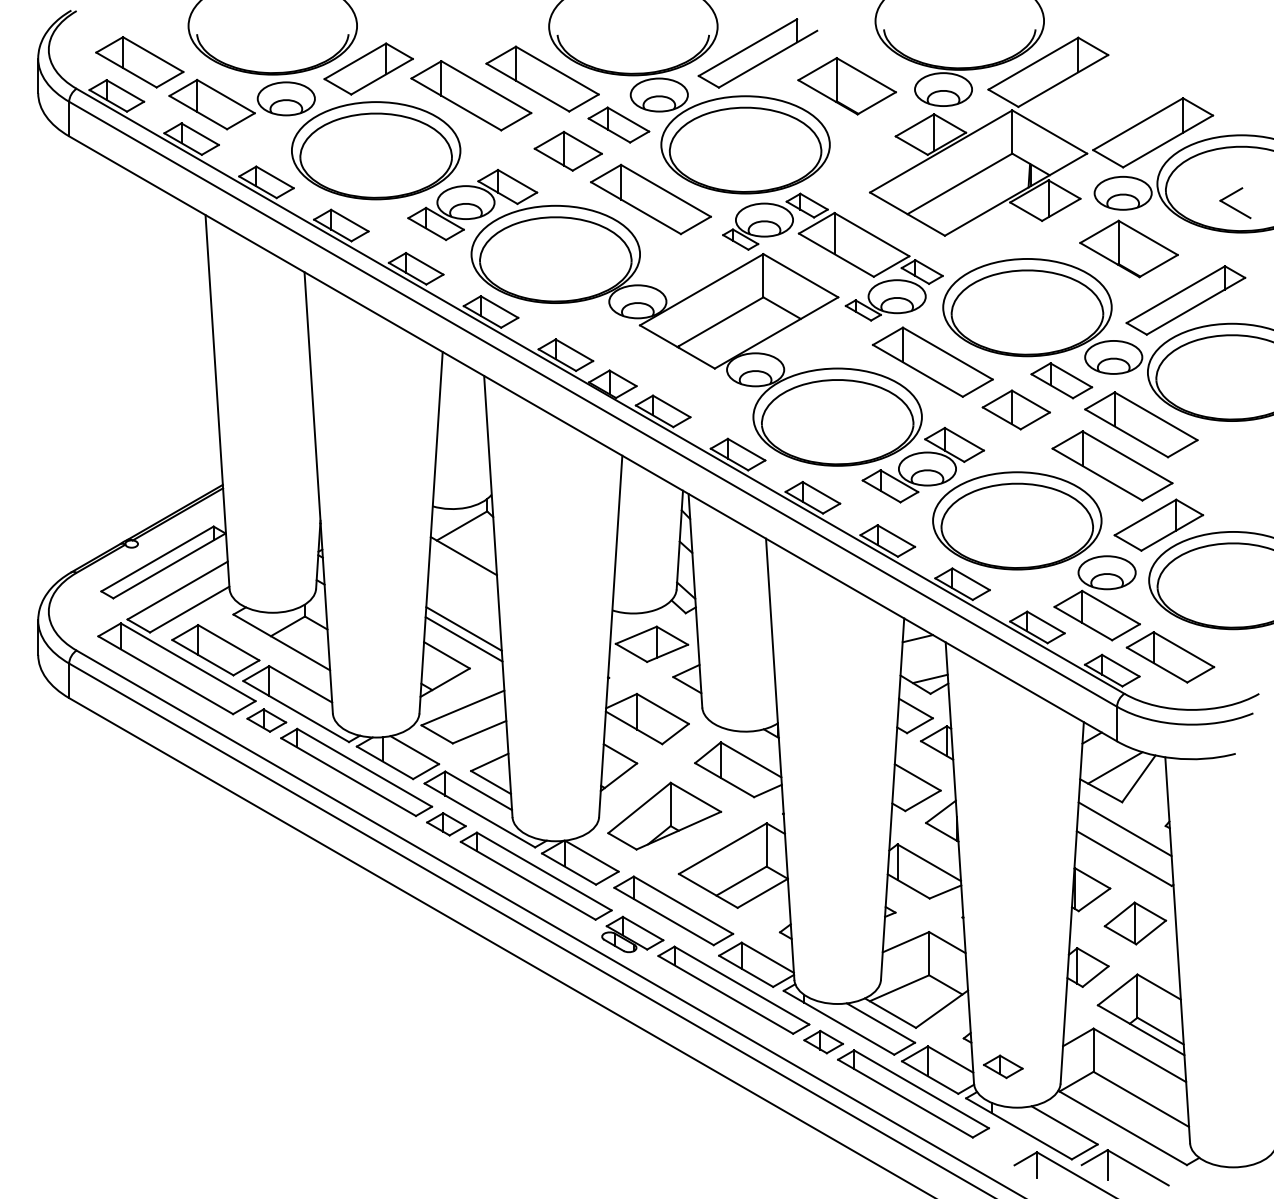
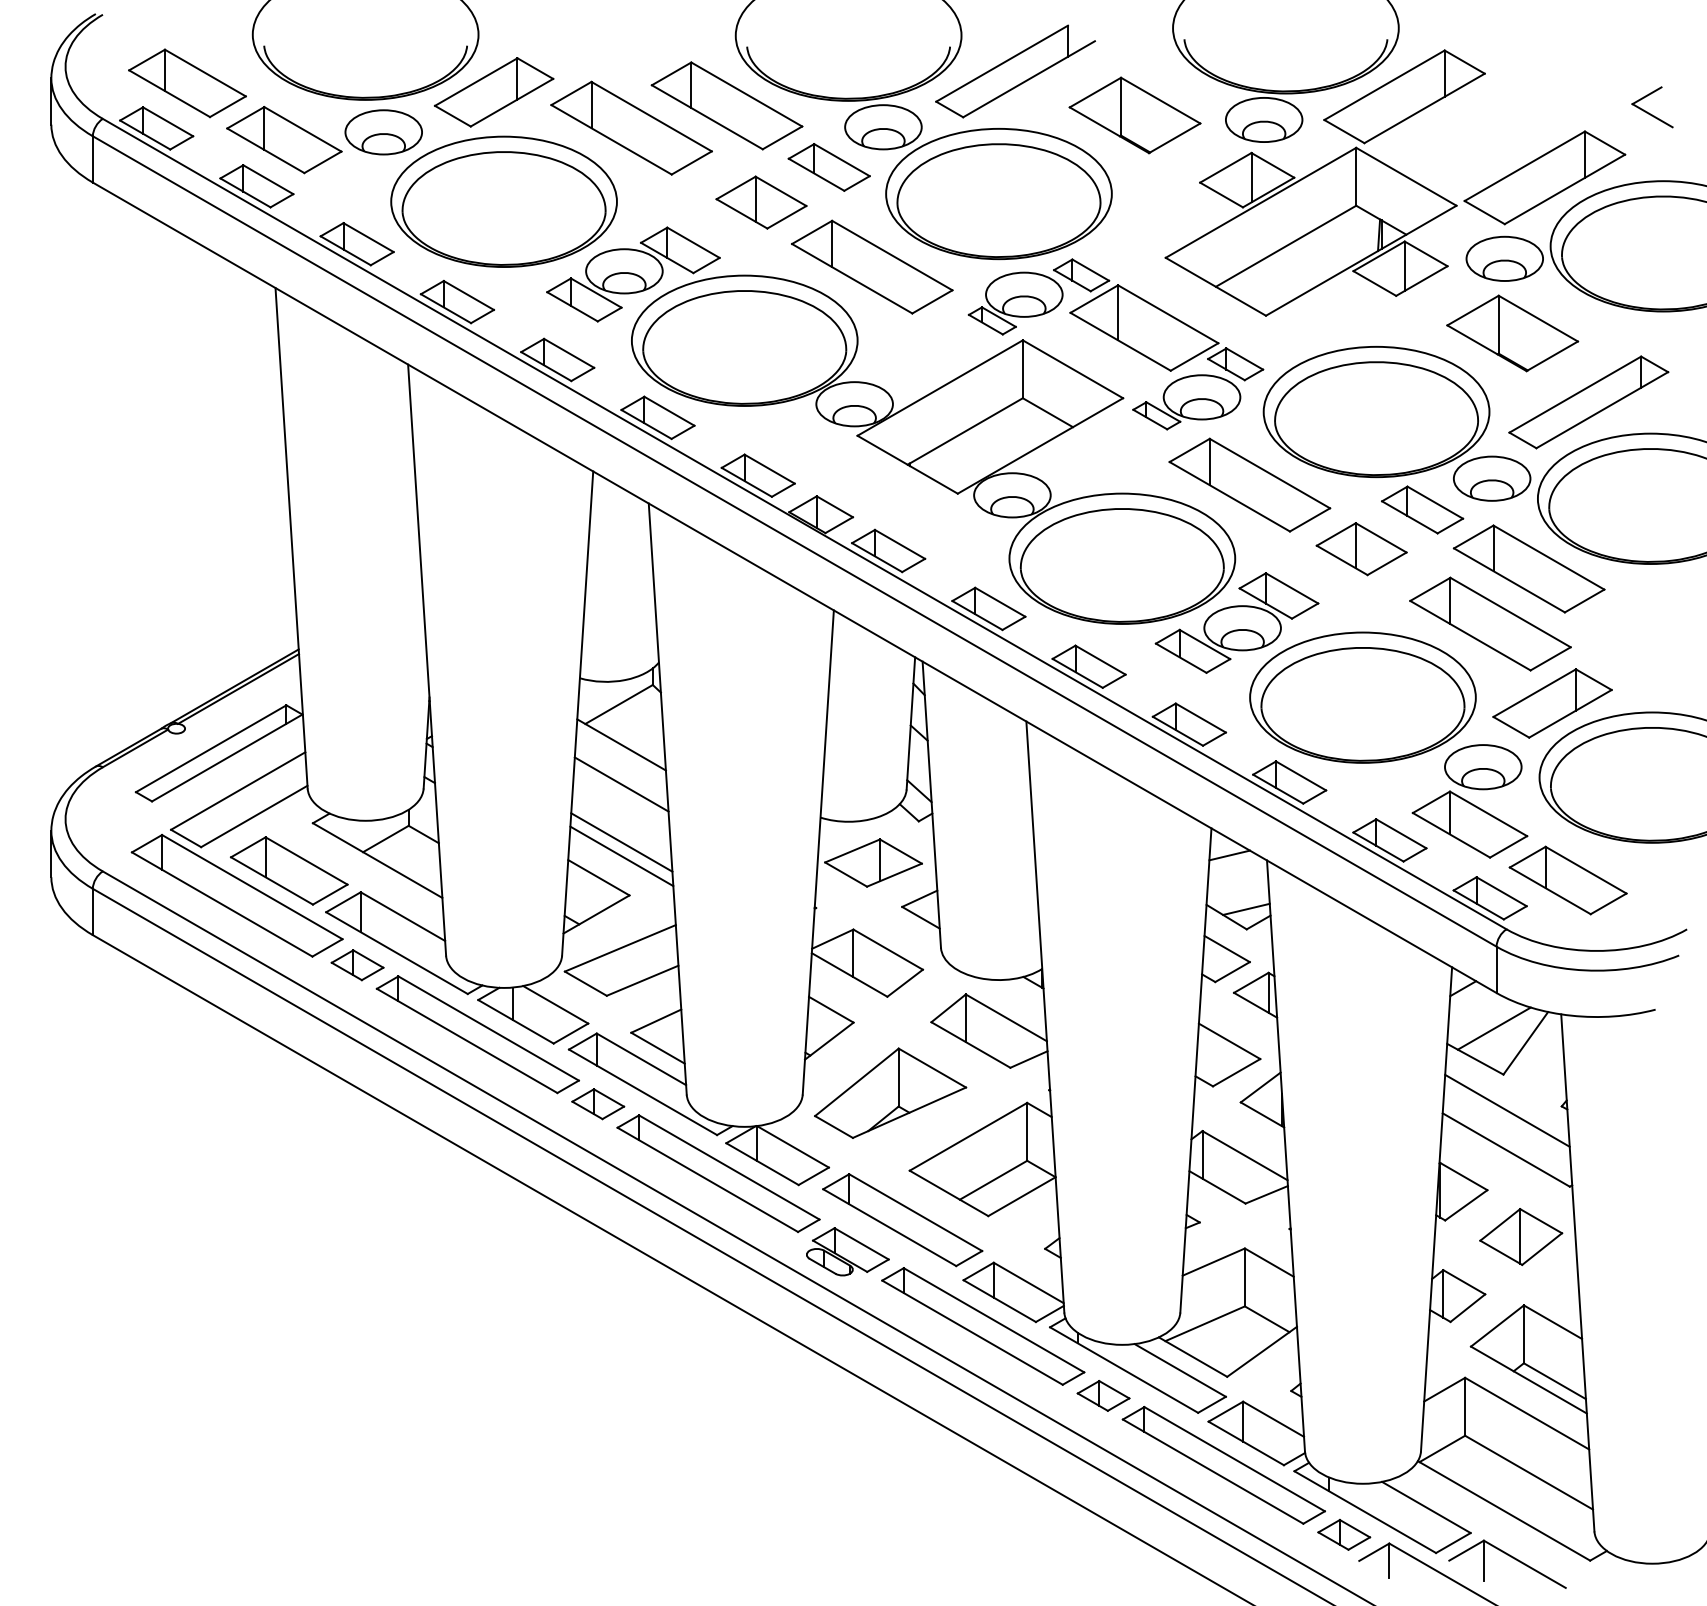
part: (1235, 203) -> (1652, 107), moved
line: (463, 585) -> (621, 784), added
part: (1003, 1066) -> (1344, 1534), moved

